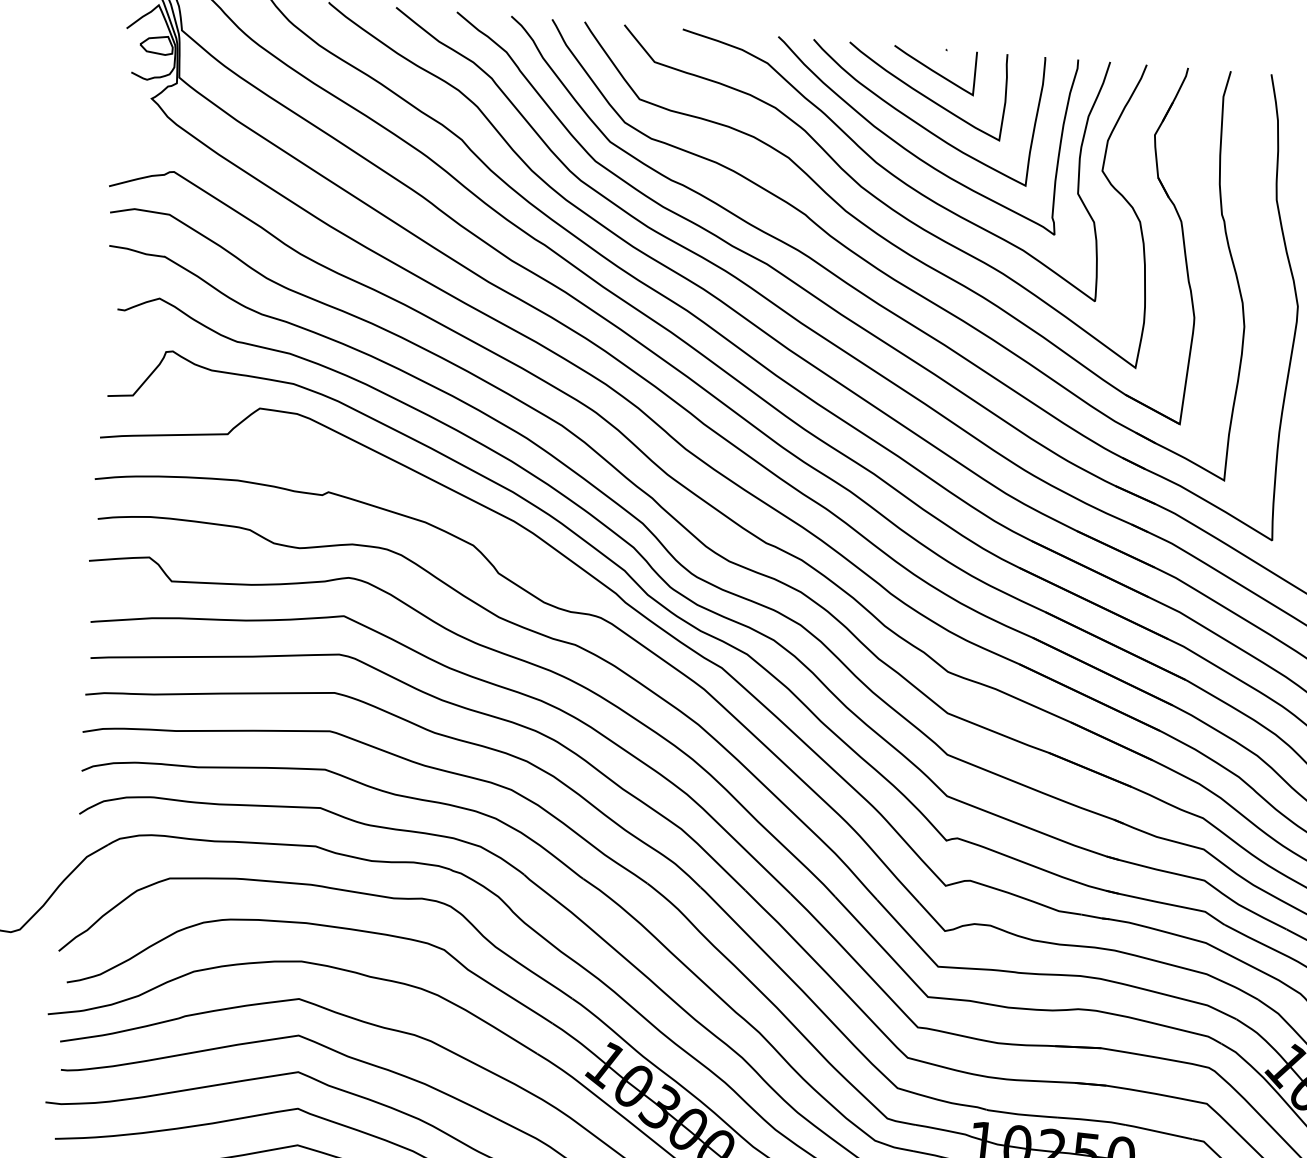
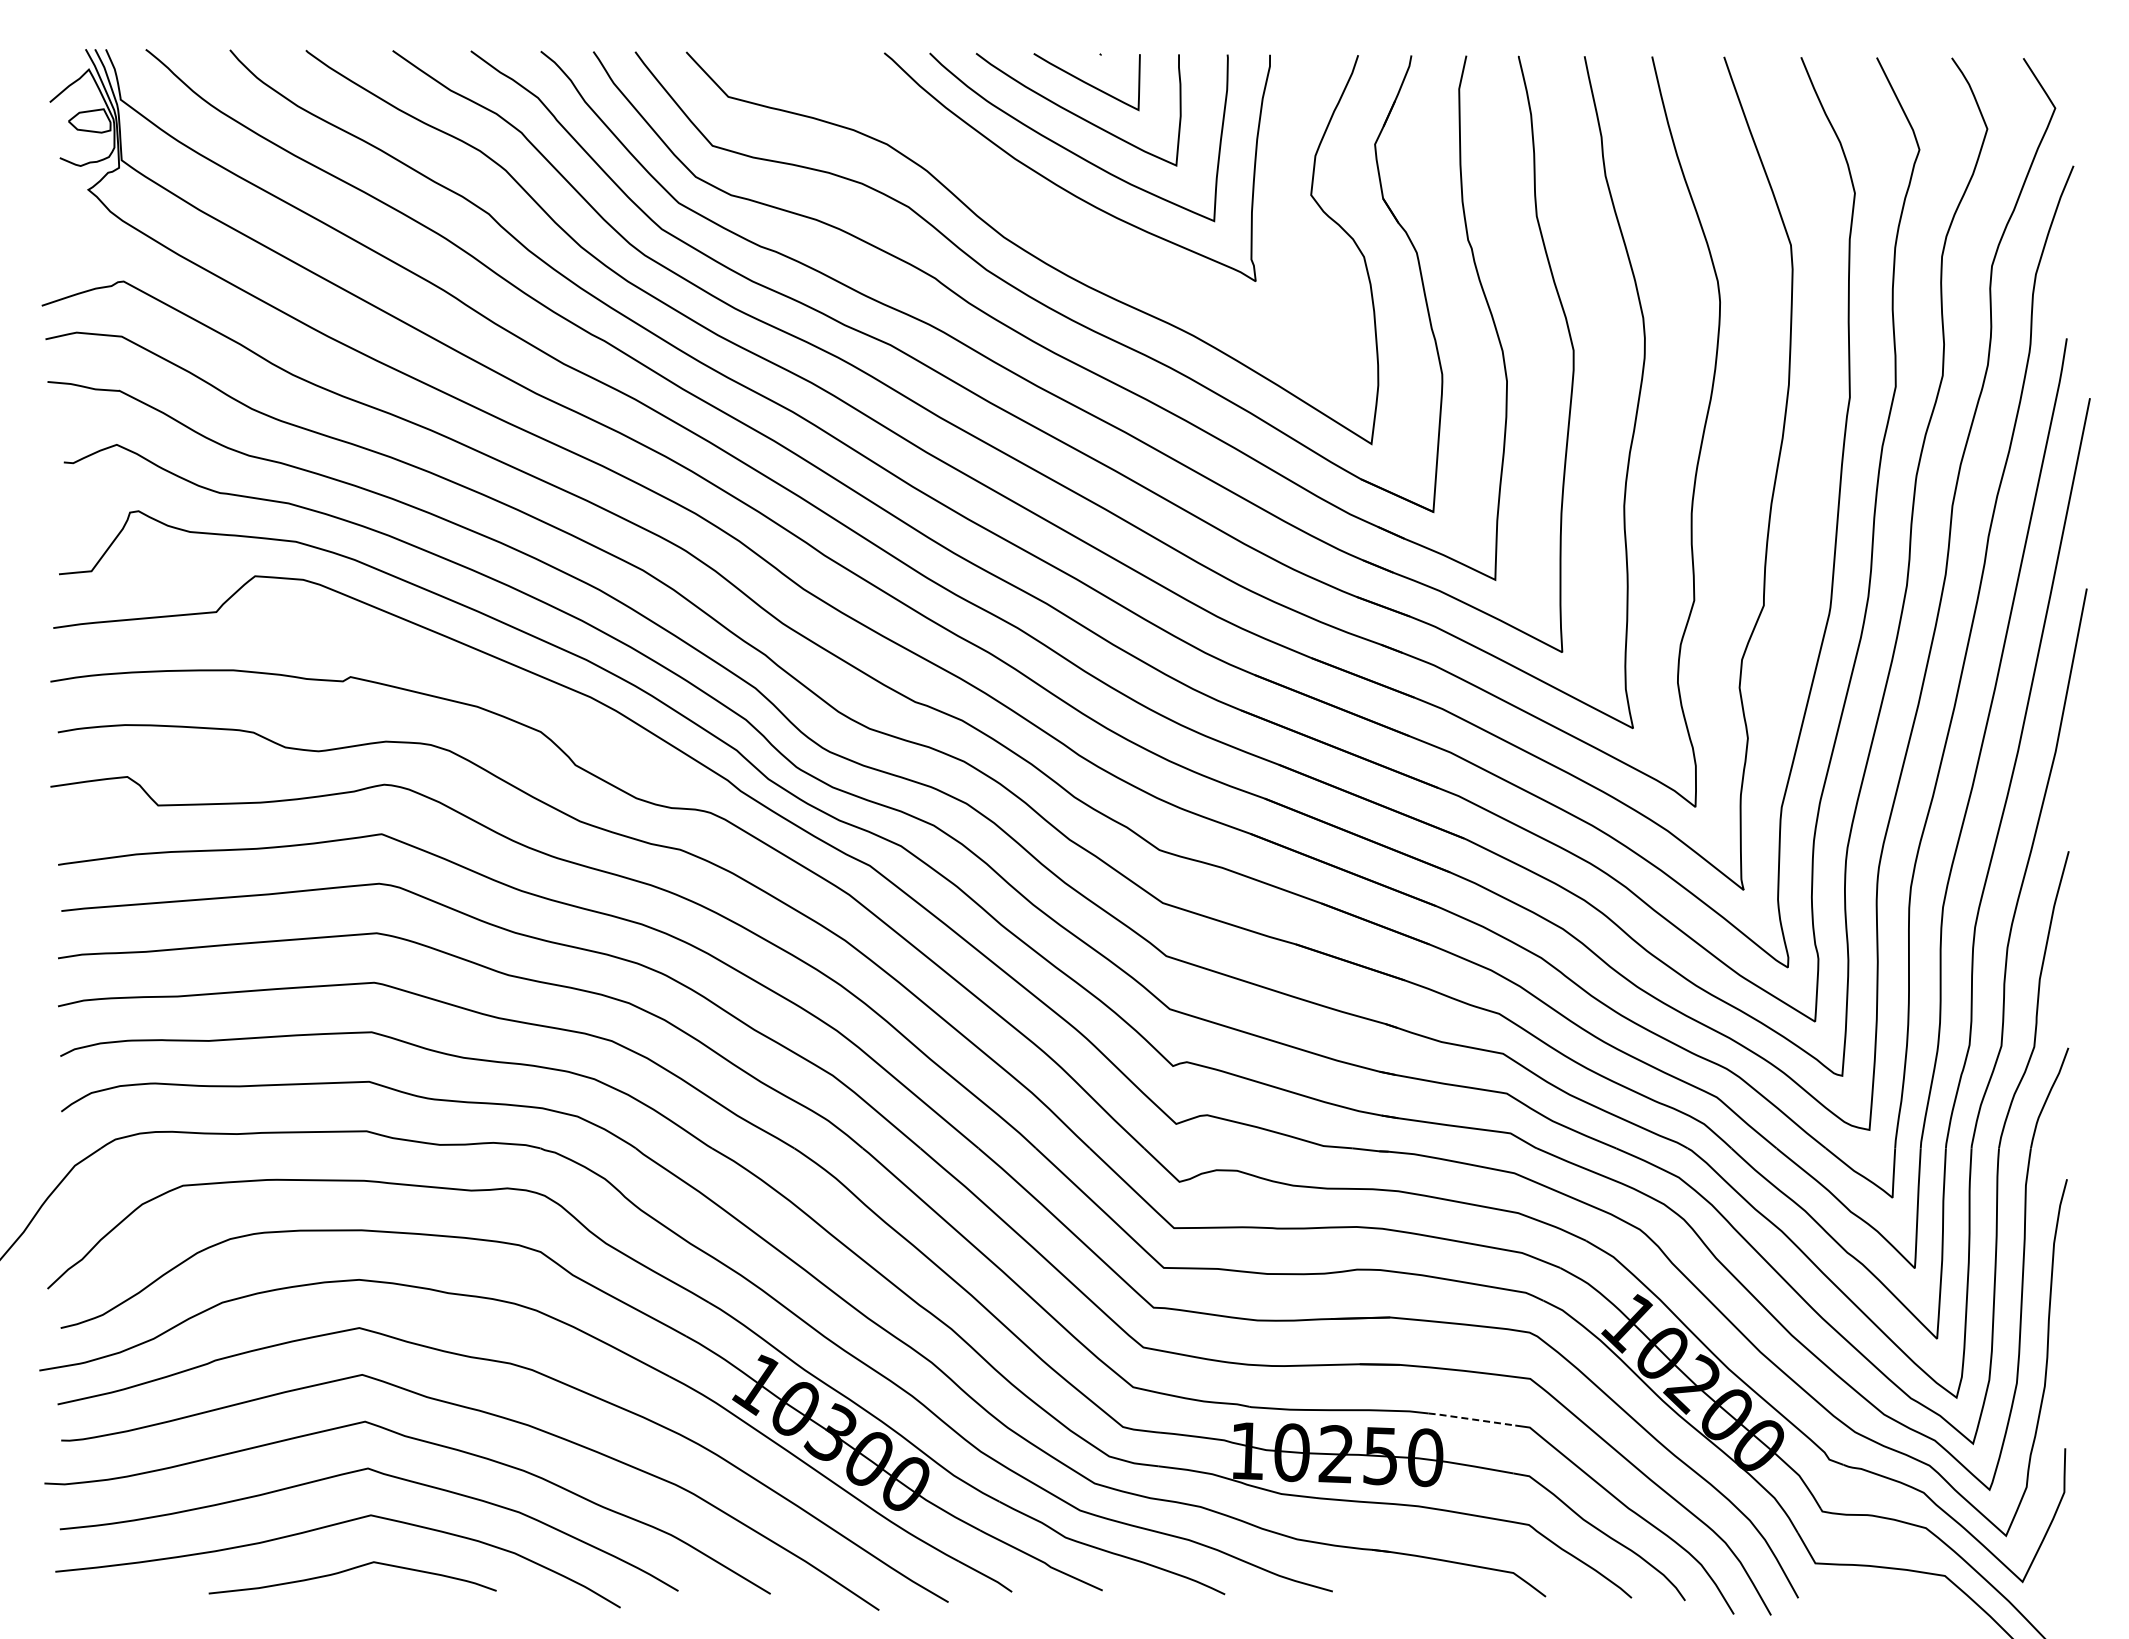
curve: (885, 168) -> (1033, 211), removed
line: (1158, 1132) -> (1471, 1419), solid -> dashed

